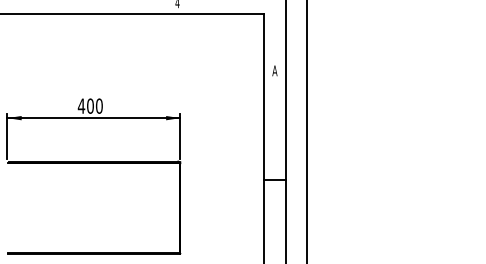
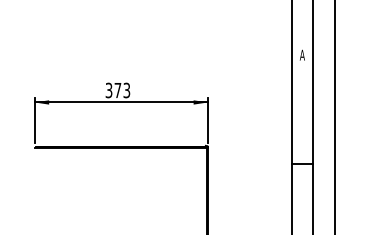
text: (89, 105) -> (116, 89), 400 -> 373

